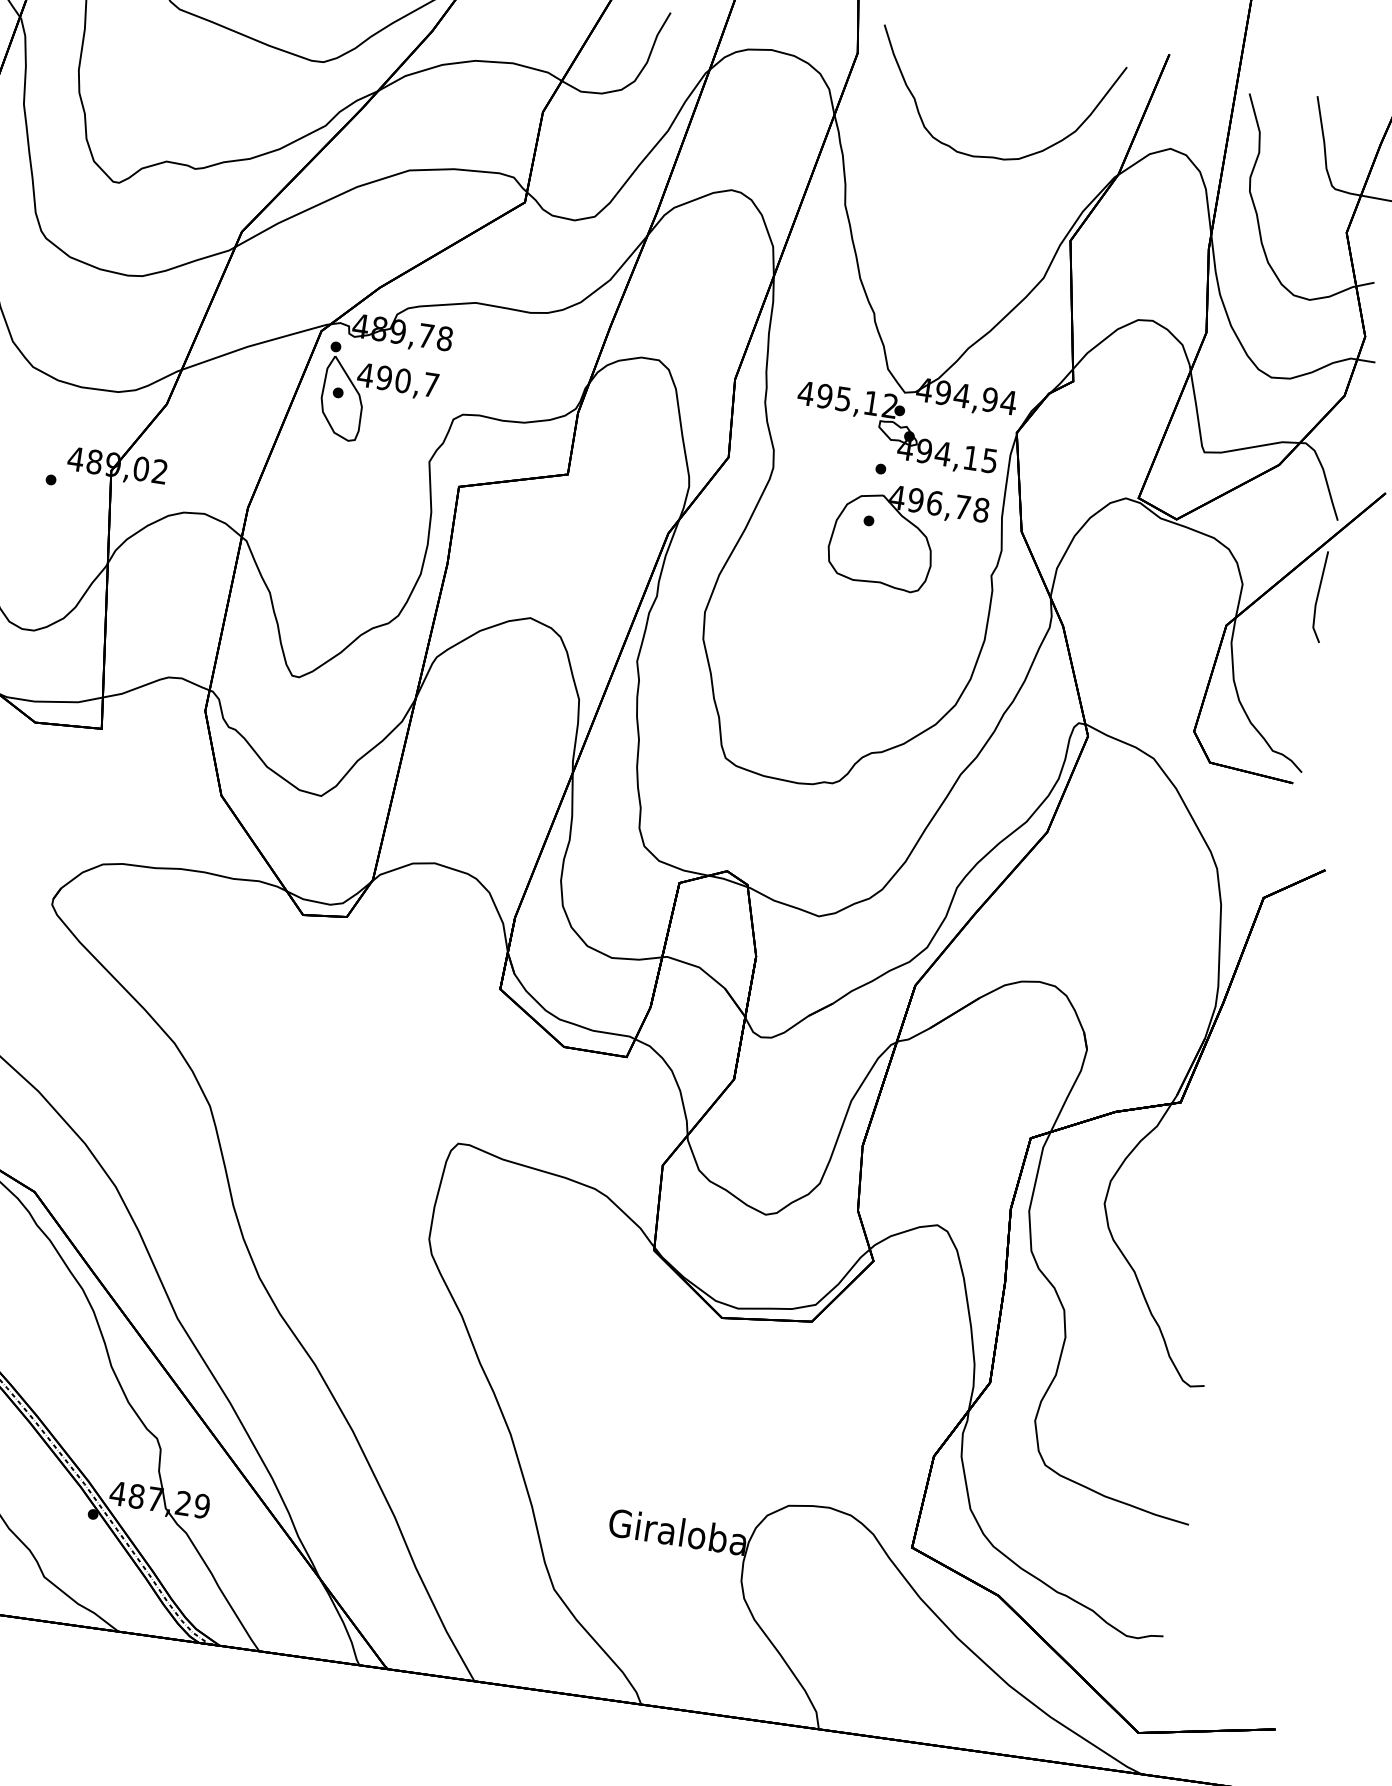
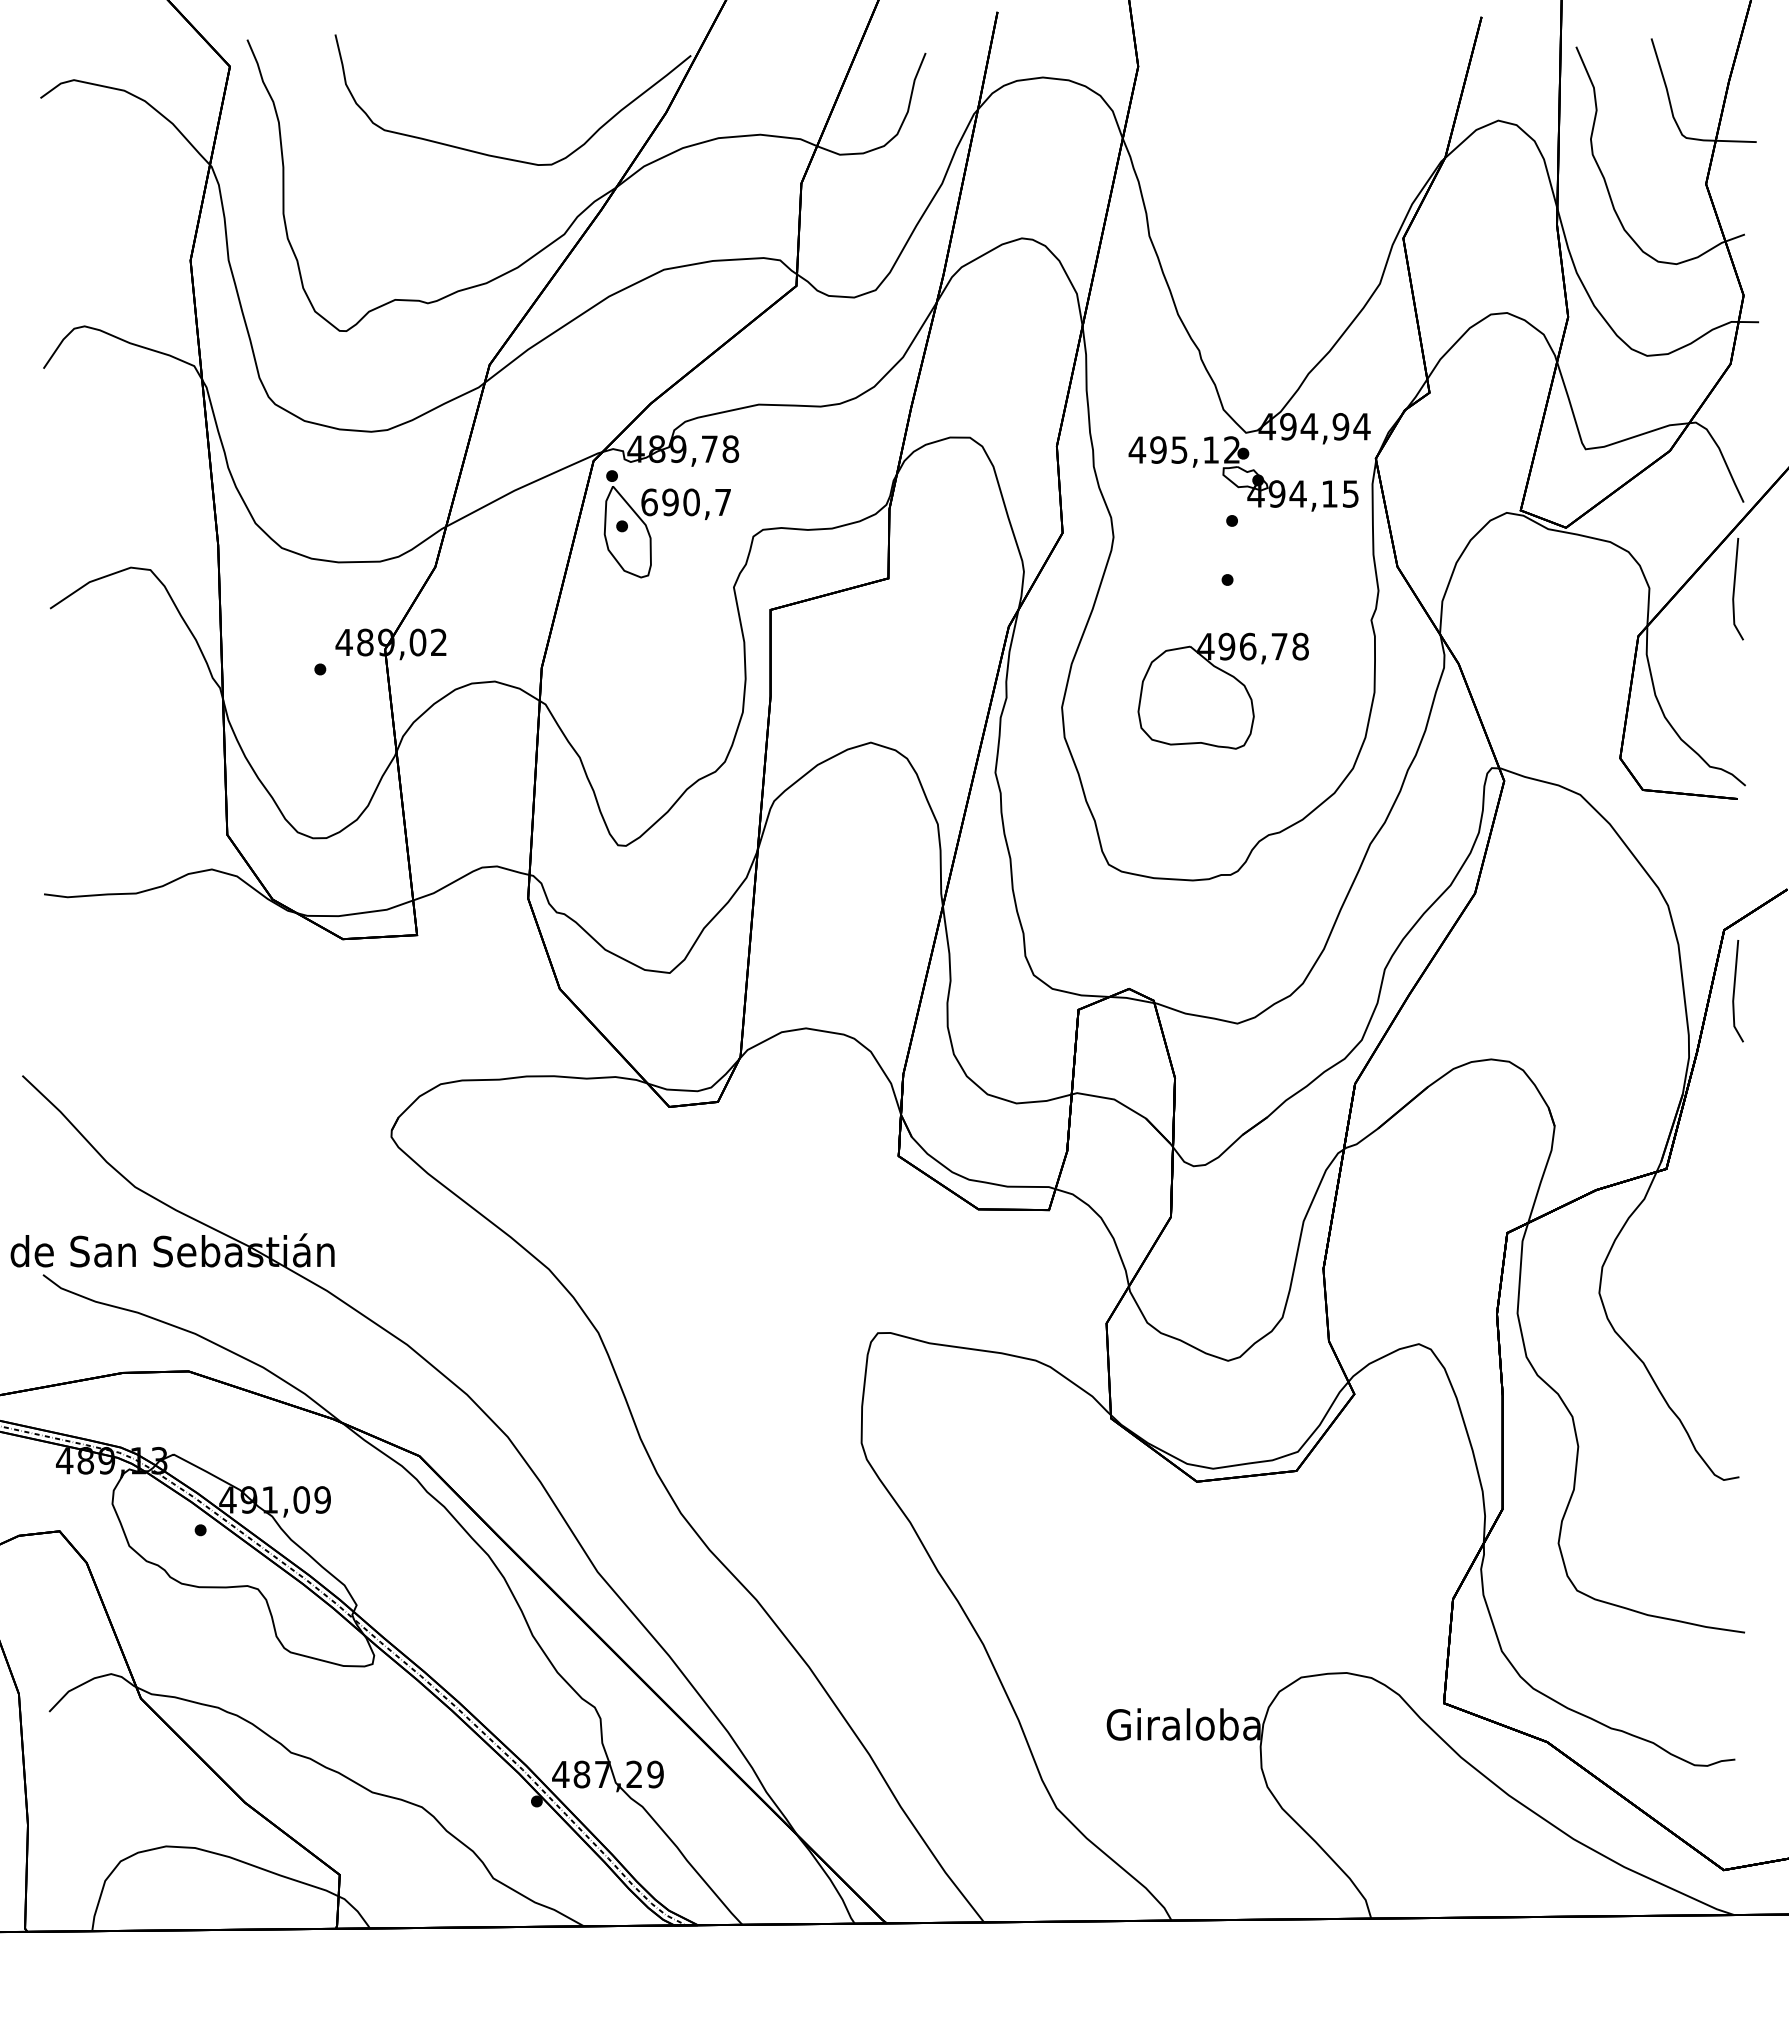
curve: (989, 156) -> (1300, 158), removed
text: (365, 375) -> (649, 502), 490,7 -> 690,7
part: (906, 538) -> (1222, 690), moved
line: (1264, 953) -> (1734, 991), added

